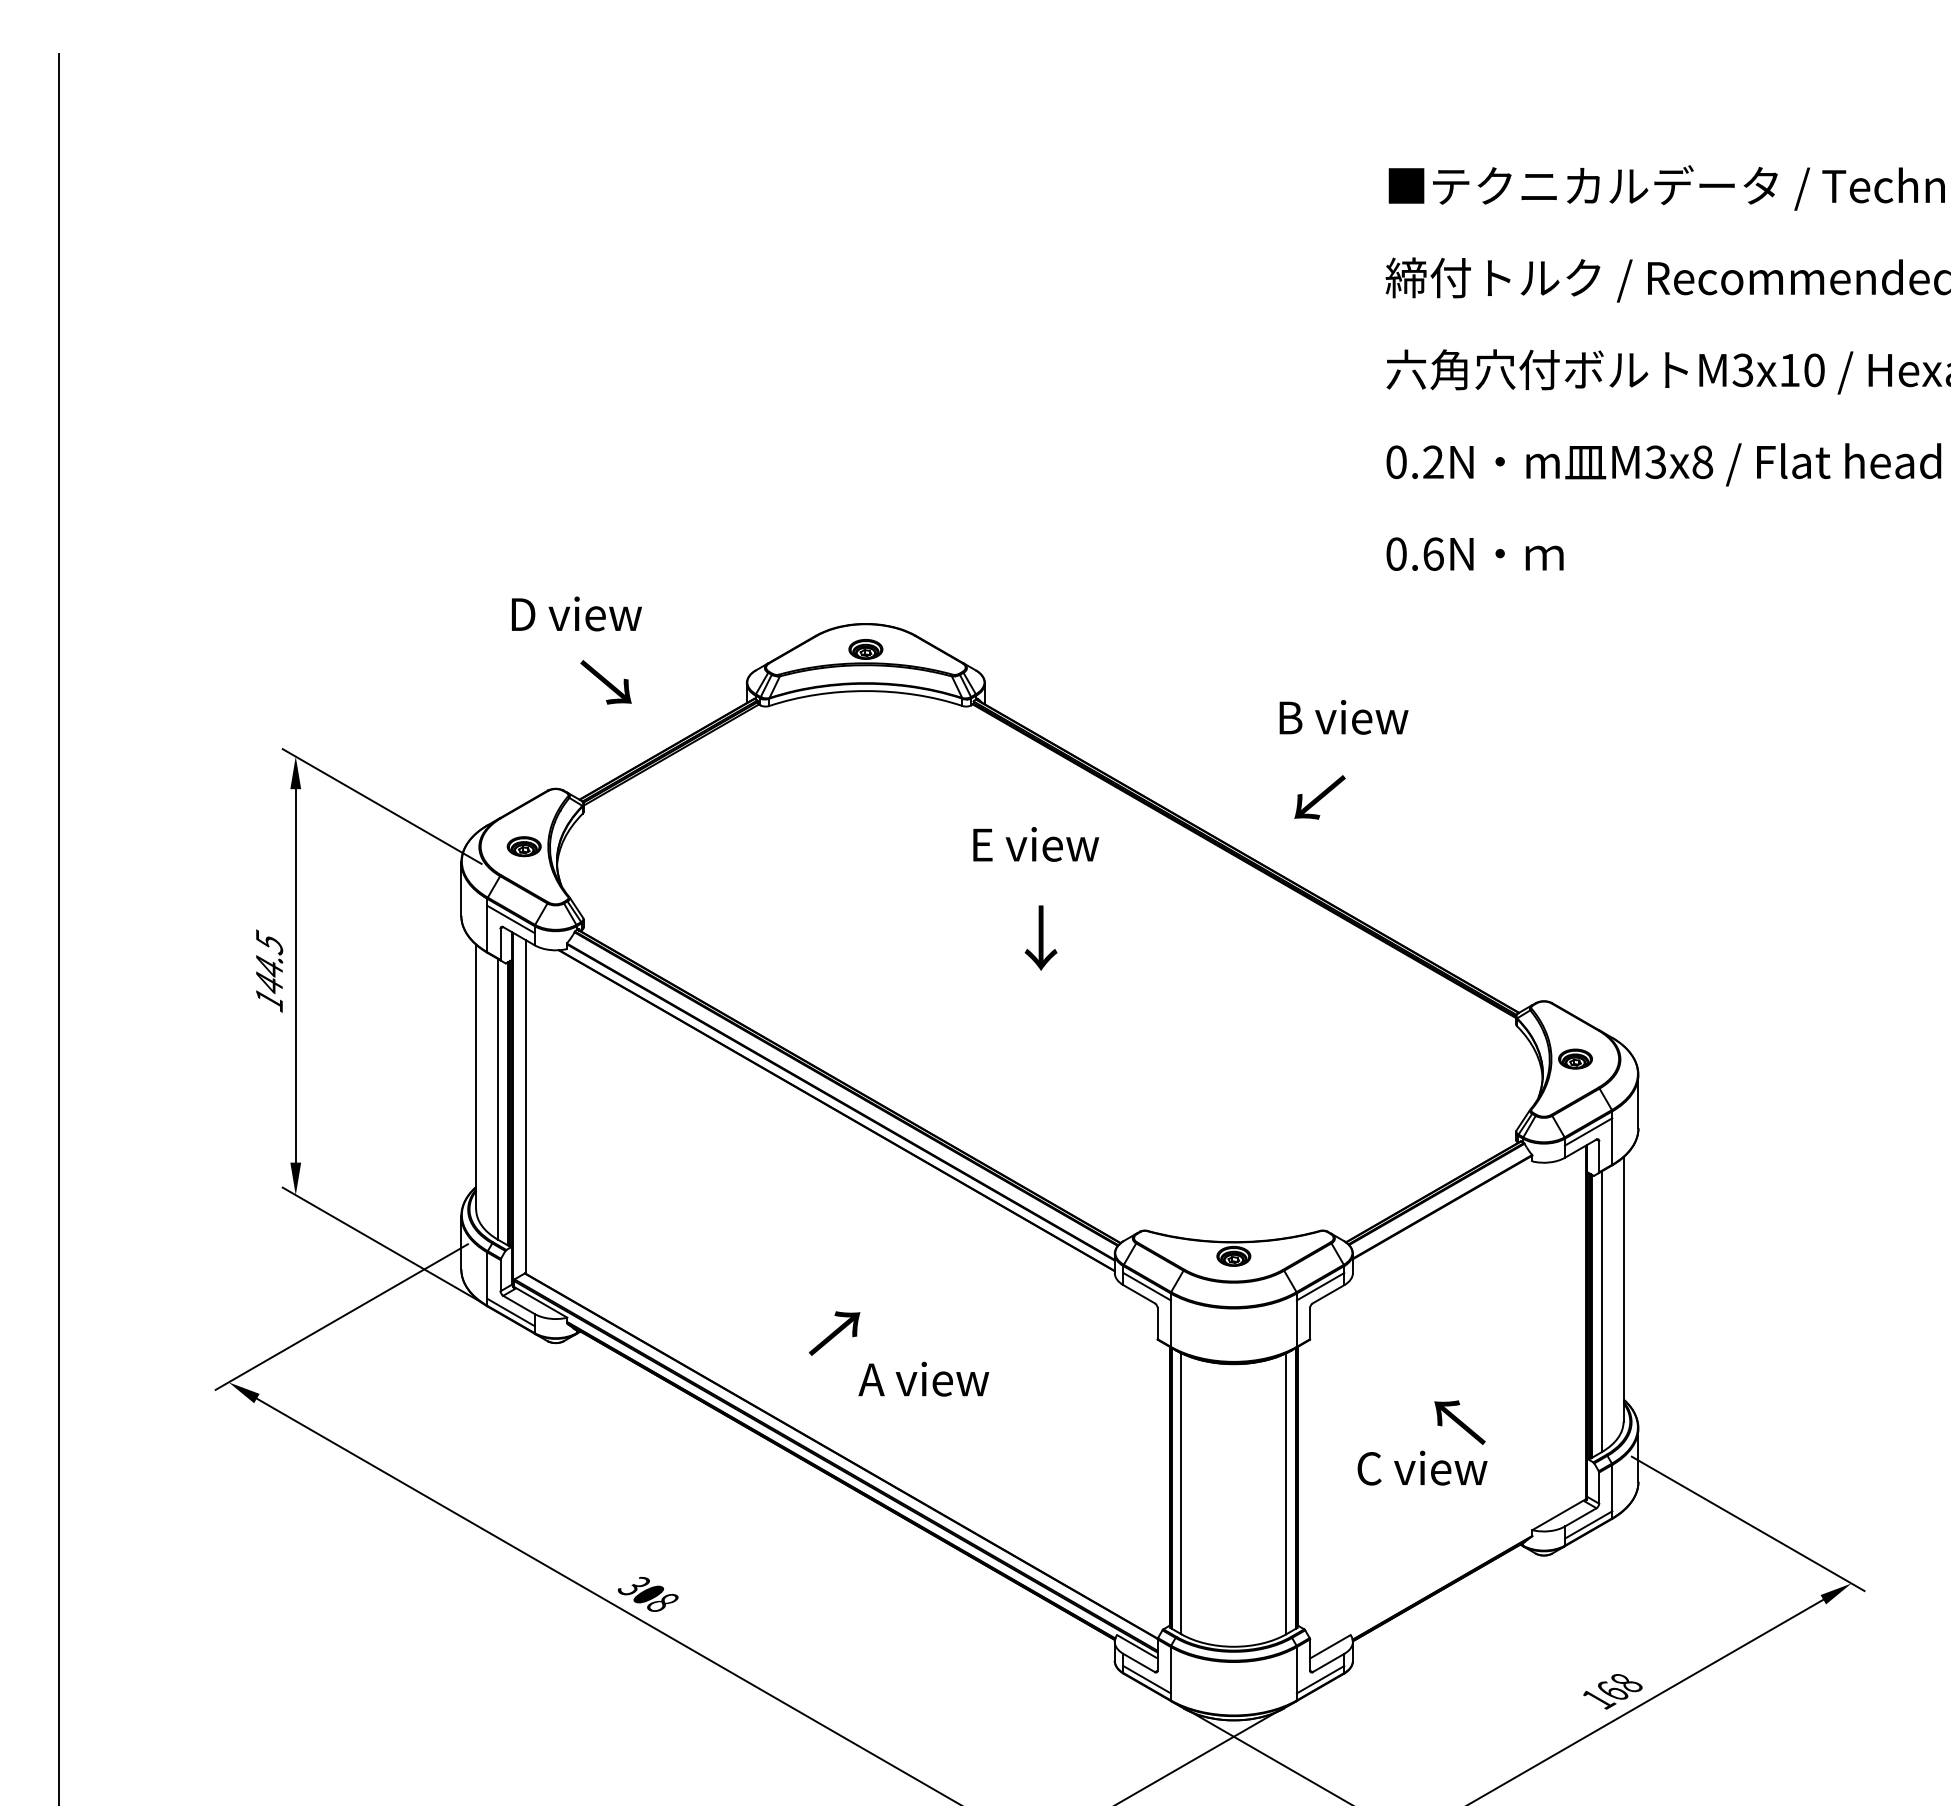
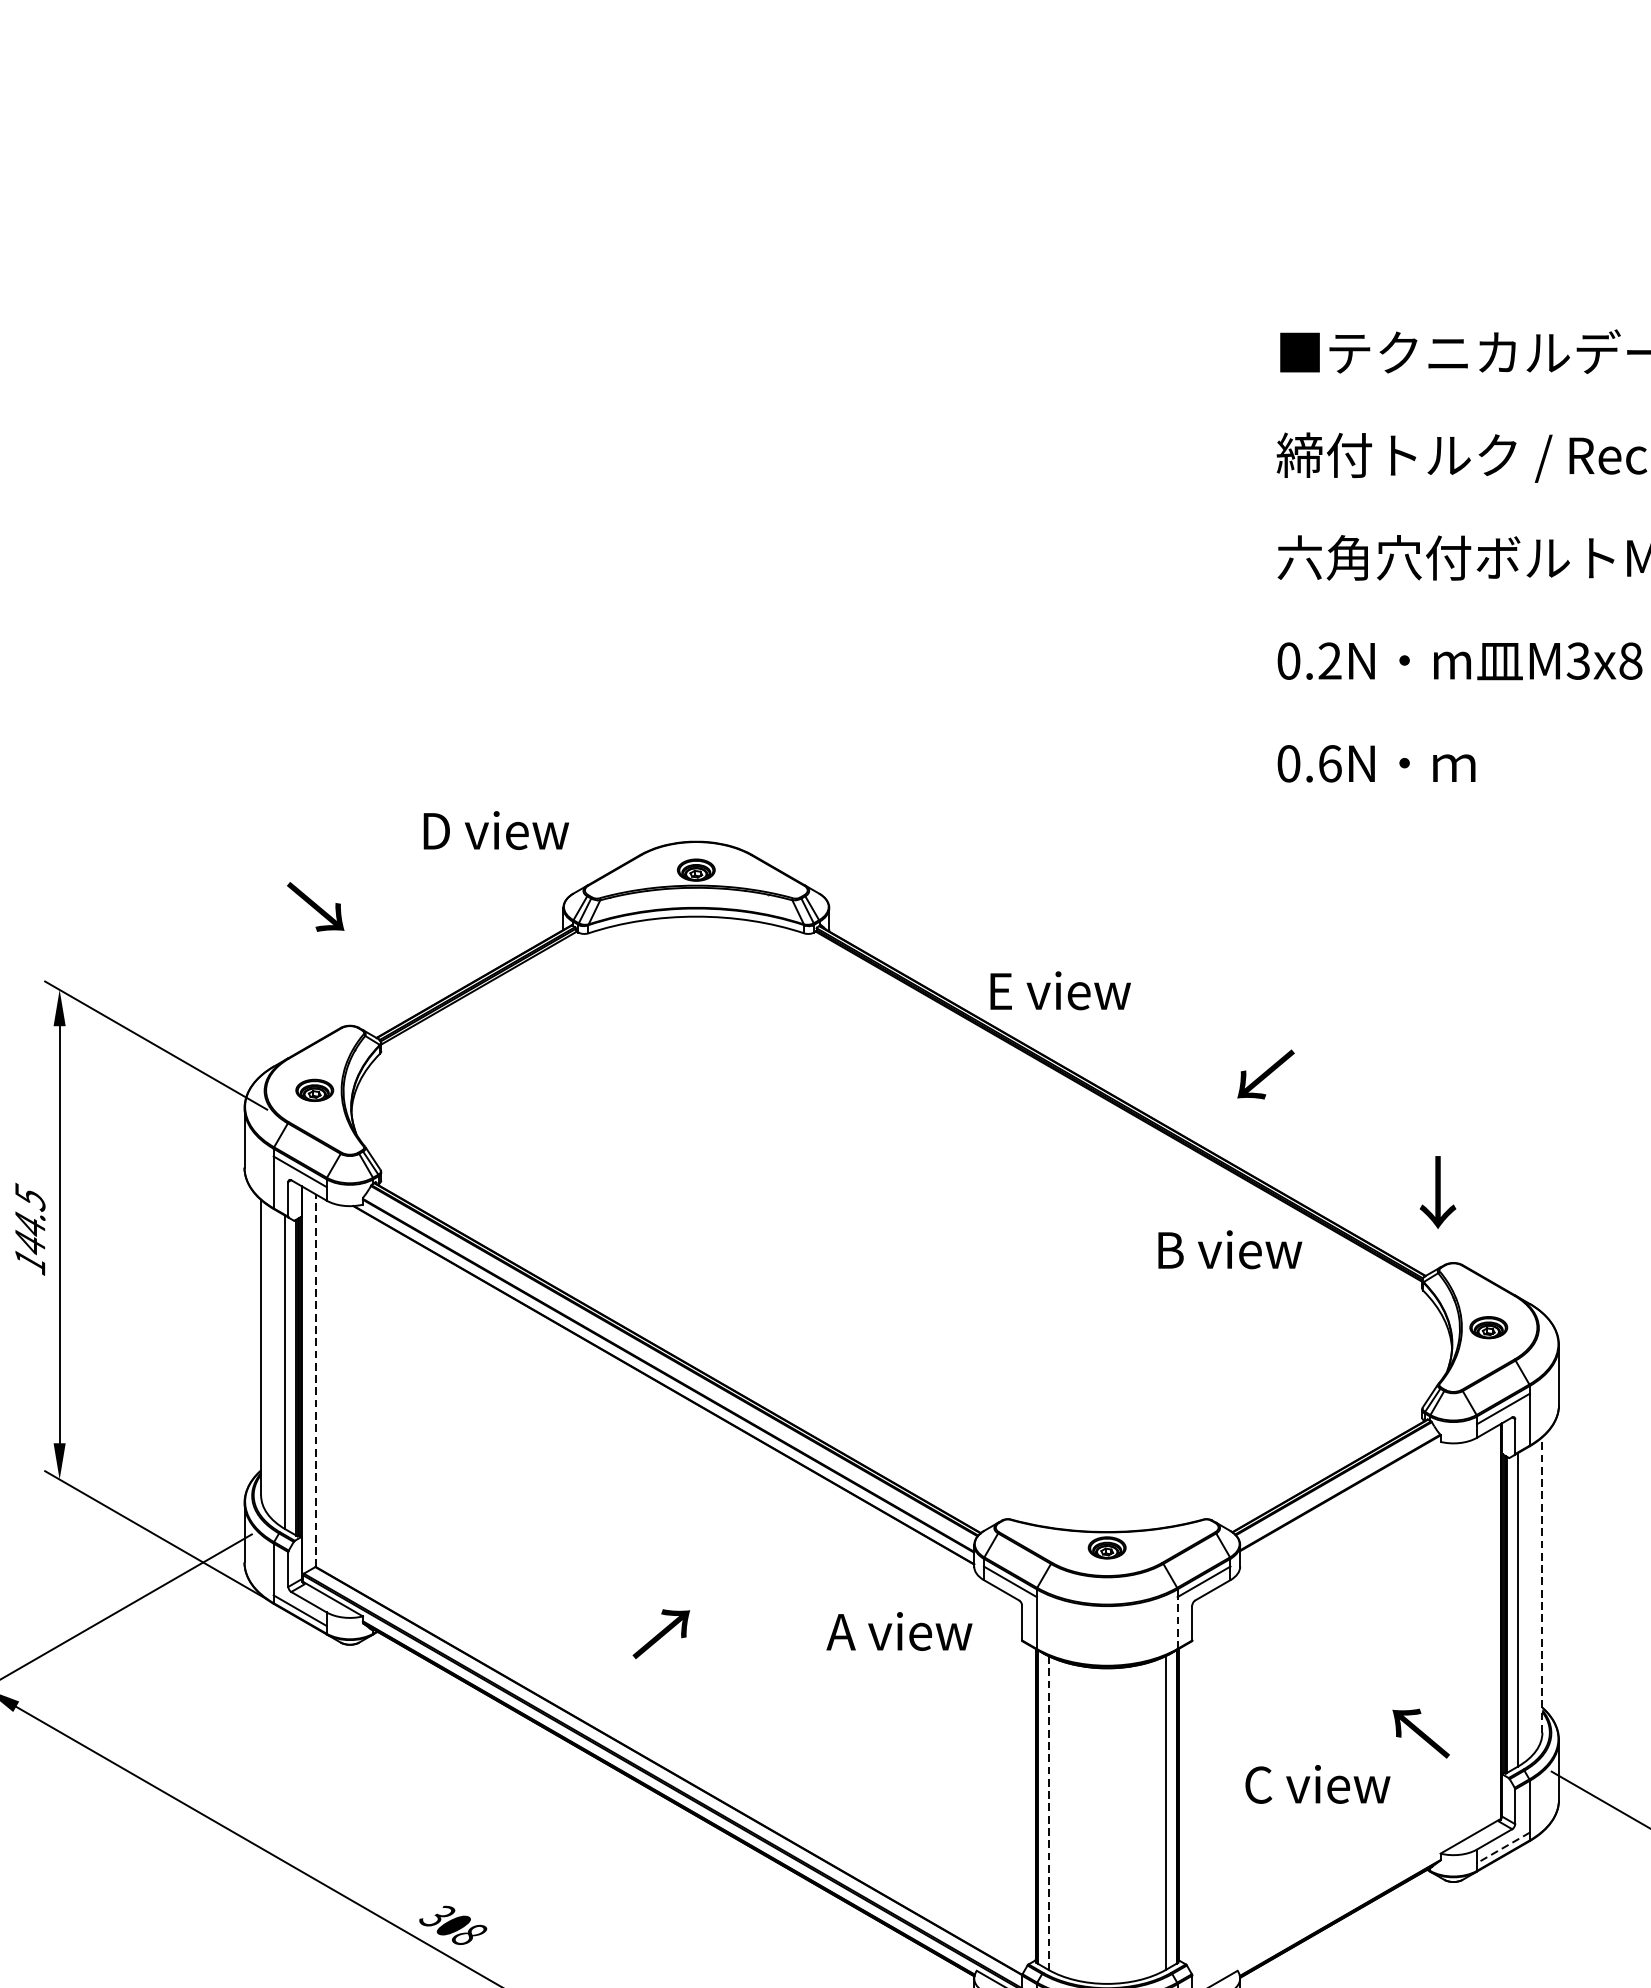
text: (576, 613) -> (495, 830), moved
text: (605, 682) -> (315, 907), moved
text: (1343, 717) -> (1229, 1249), moved
text: (1319, 797) -> (1265, 1074), moved
text: (1036, 844) -> (1061, 990), moved
text: (1040, 937) -> (1437, 1191), moved
line: (525, 1106) -> (316, 1380), solid -> dashed
line: (1623, 1289) -> (1542, 1584), solid -> dashed
line: (1296, 1323) -> (1177, 1622), solid -> dashed
text: (923, 1378) -> (899, 1630), moved
text: (1459, 1422) -> (1420, 1733), moved
line: (1181, 1493) -> (1048, 1812), solid -> dashed
line: (1588, 1525) -> (1503, 1848), solid -> dashed

